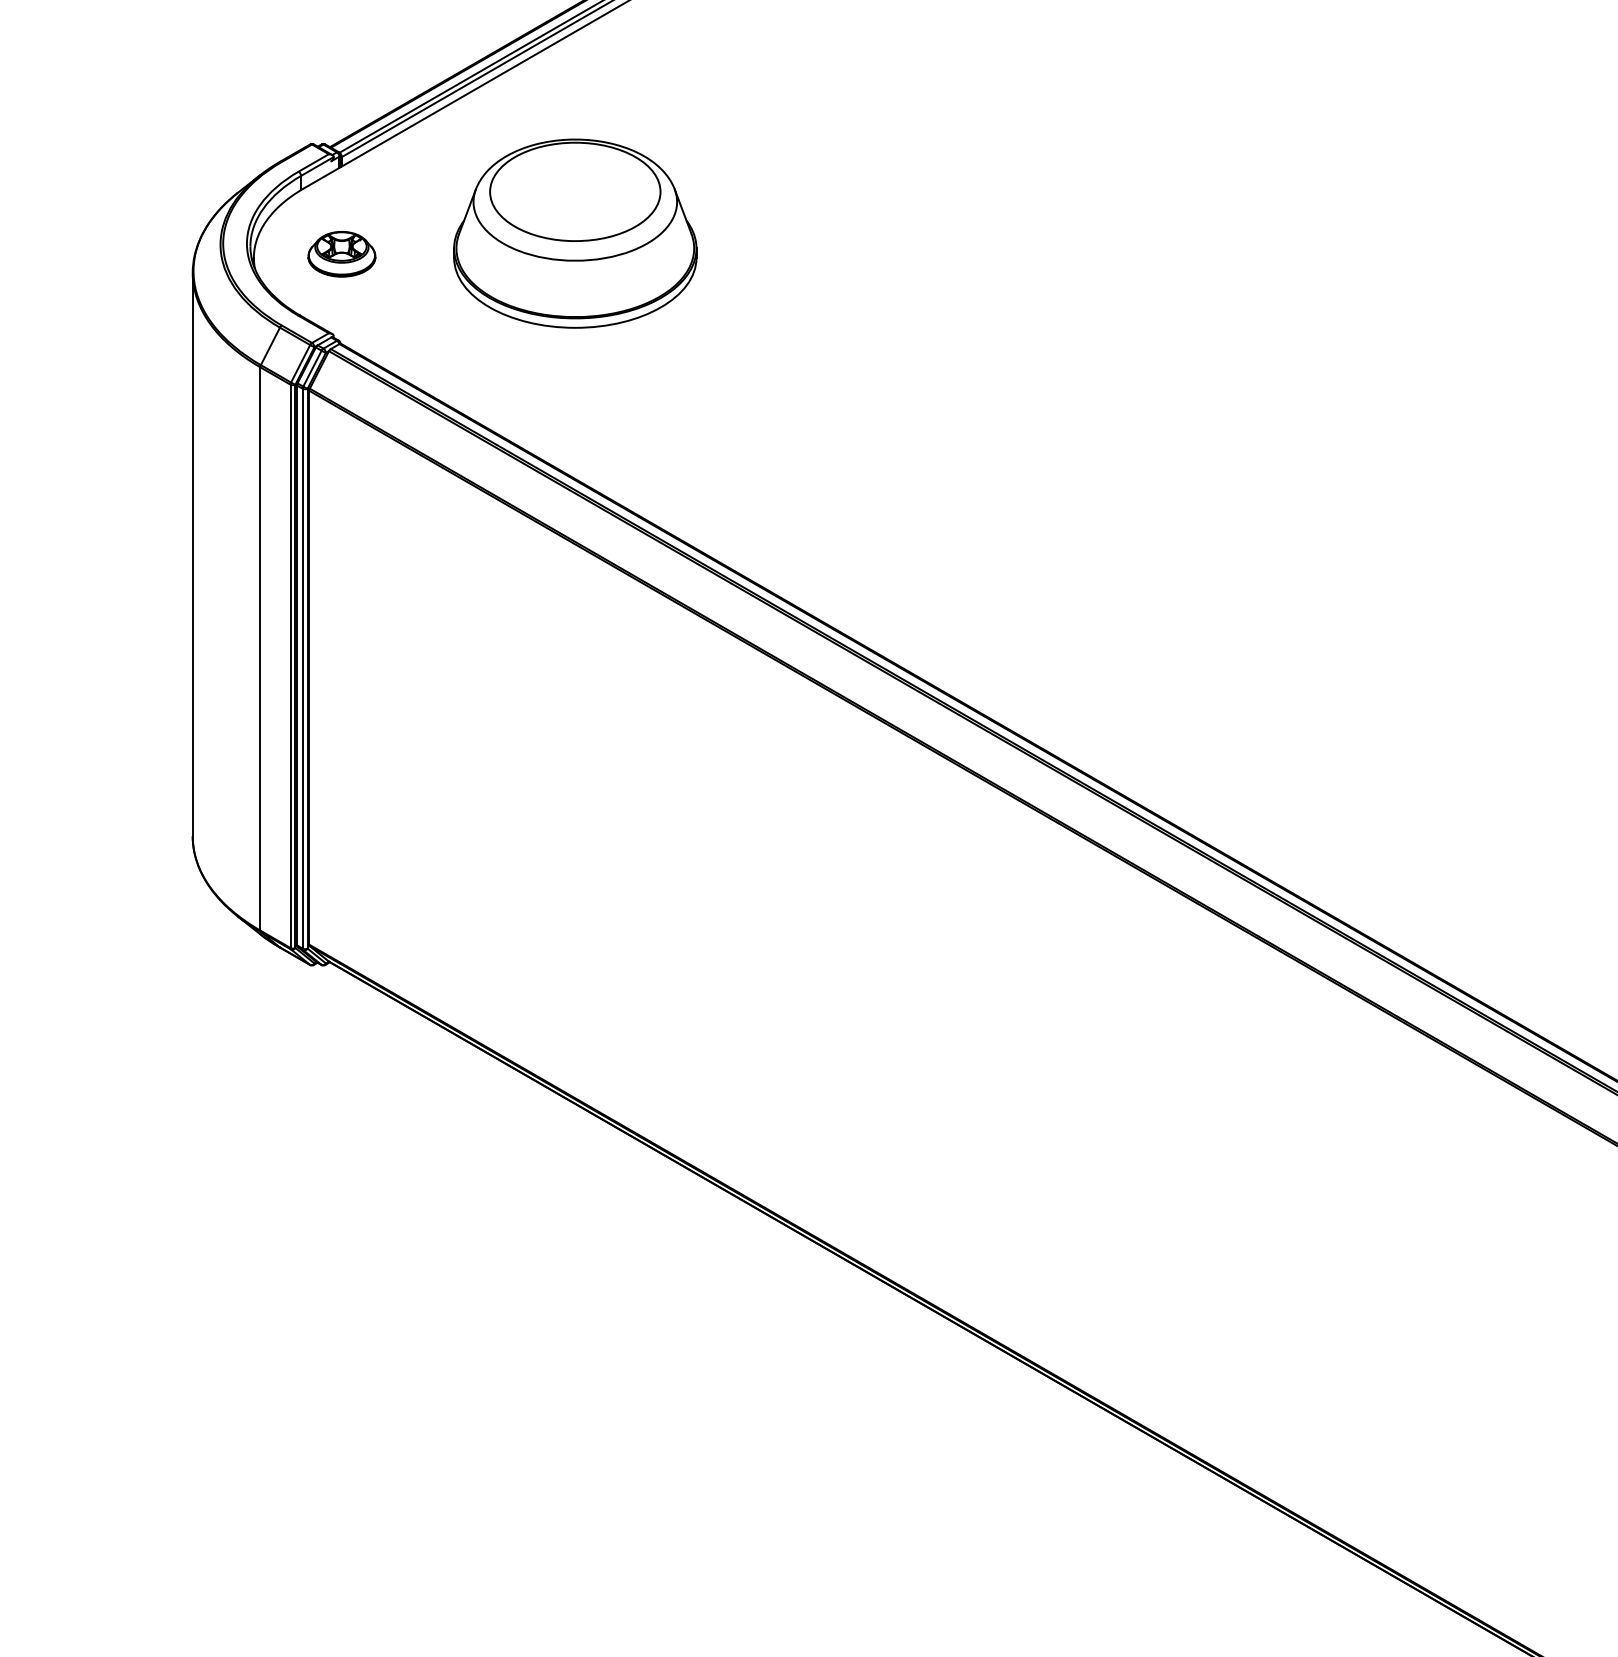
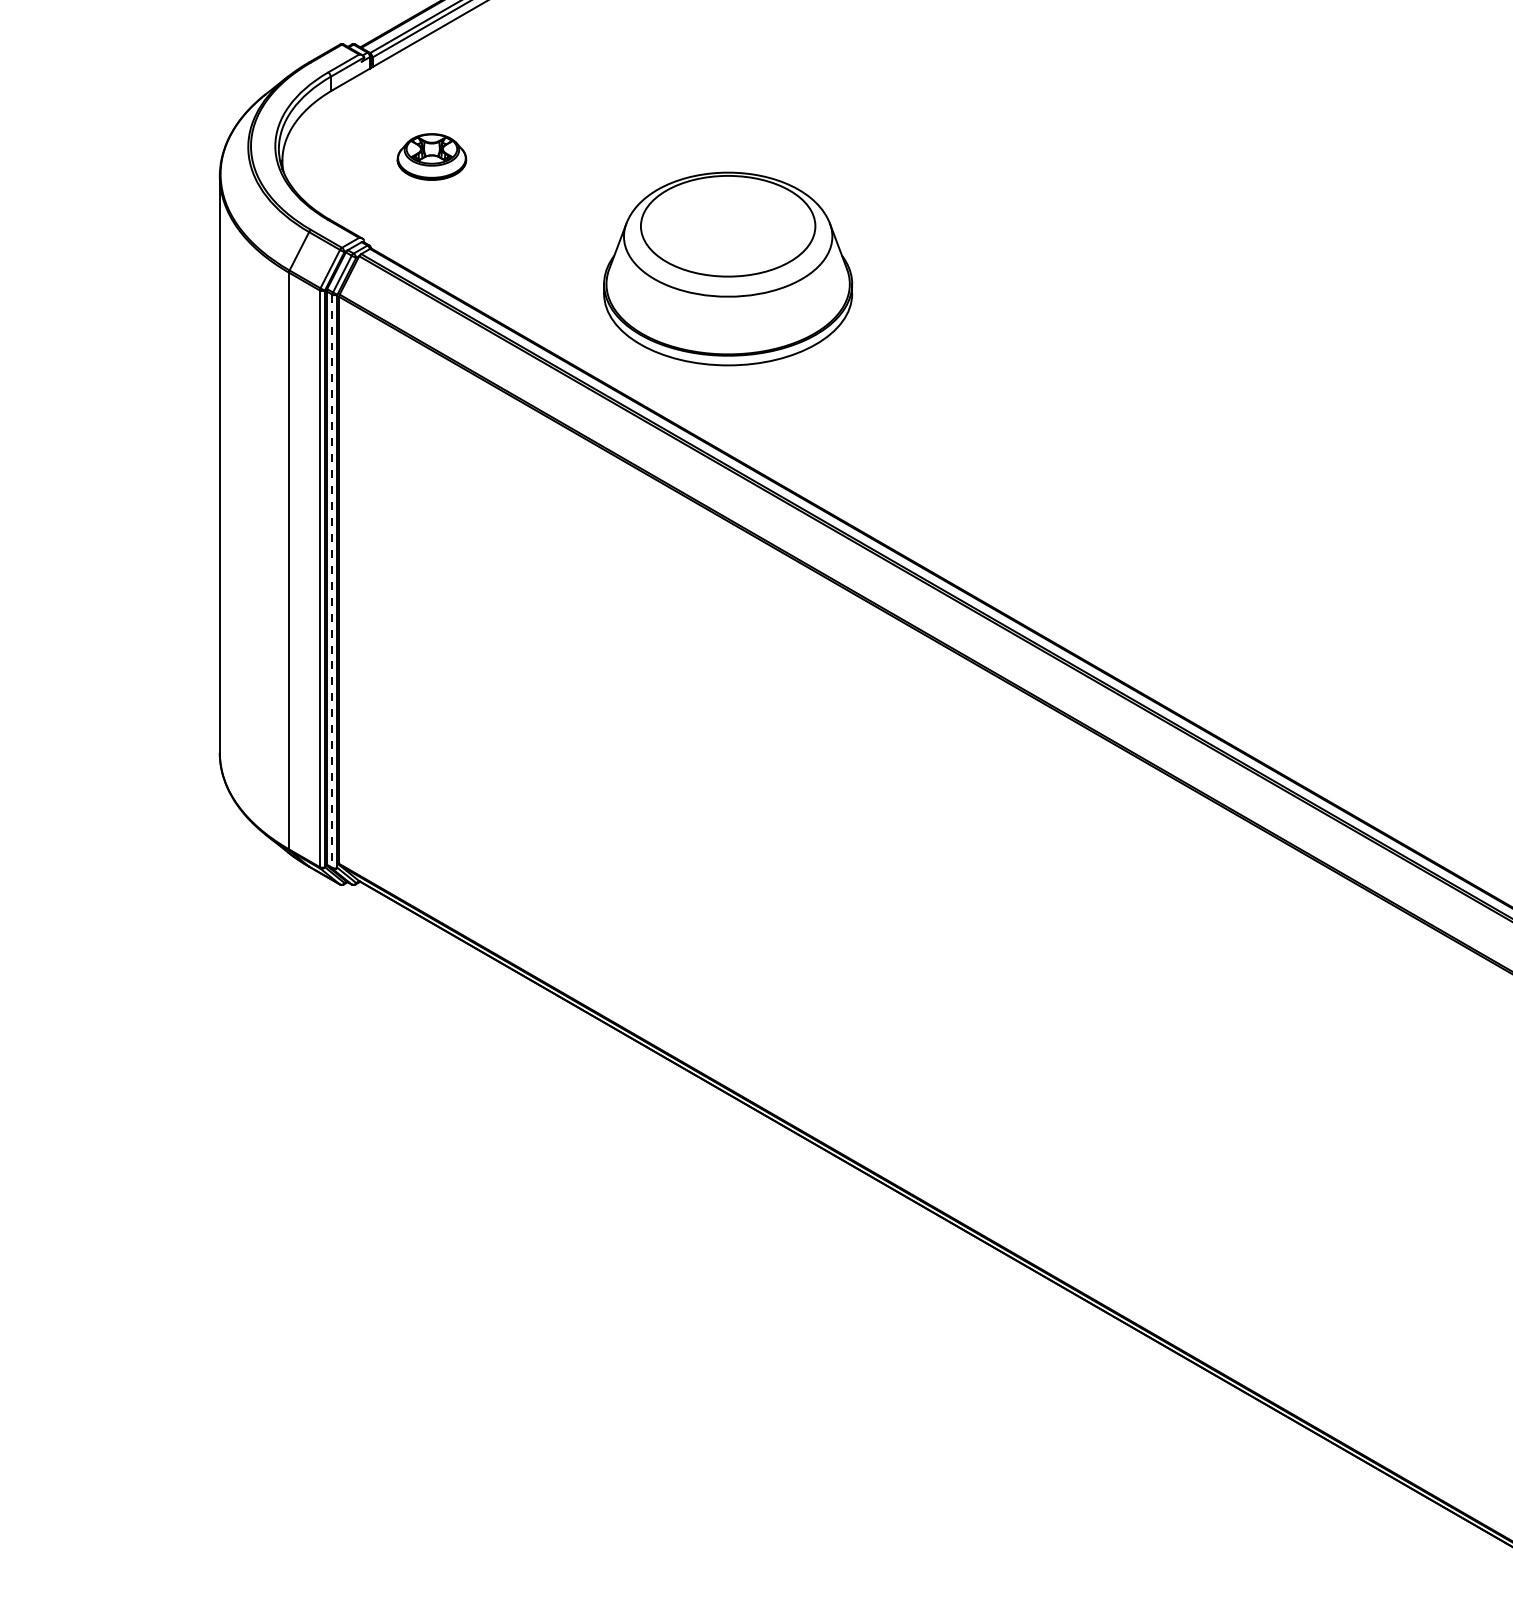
part: (575, 233) -> (728, 268), moved
part: (341, 254) -> (431, 157), moved
line: (302, 668) -> (332, 581), solid -> dashed

